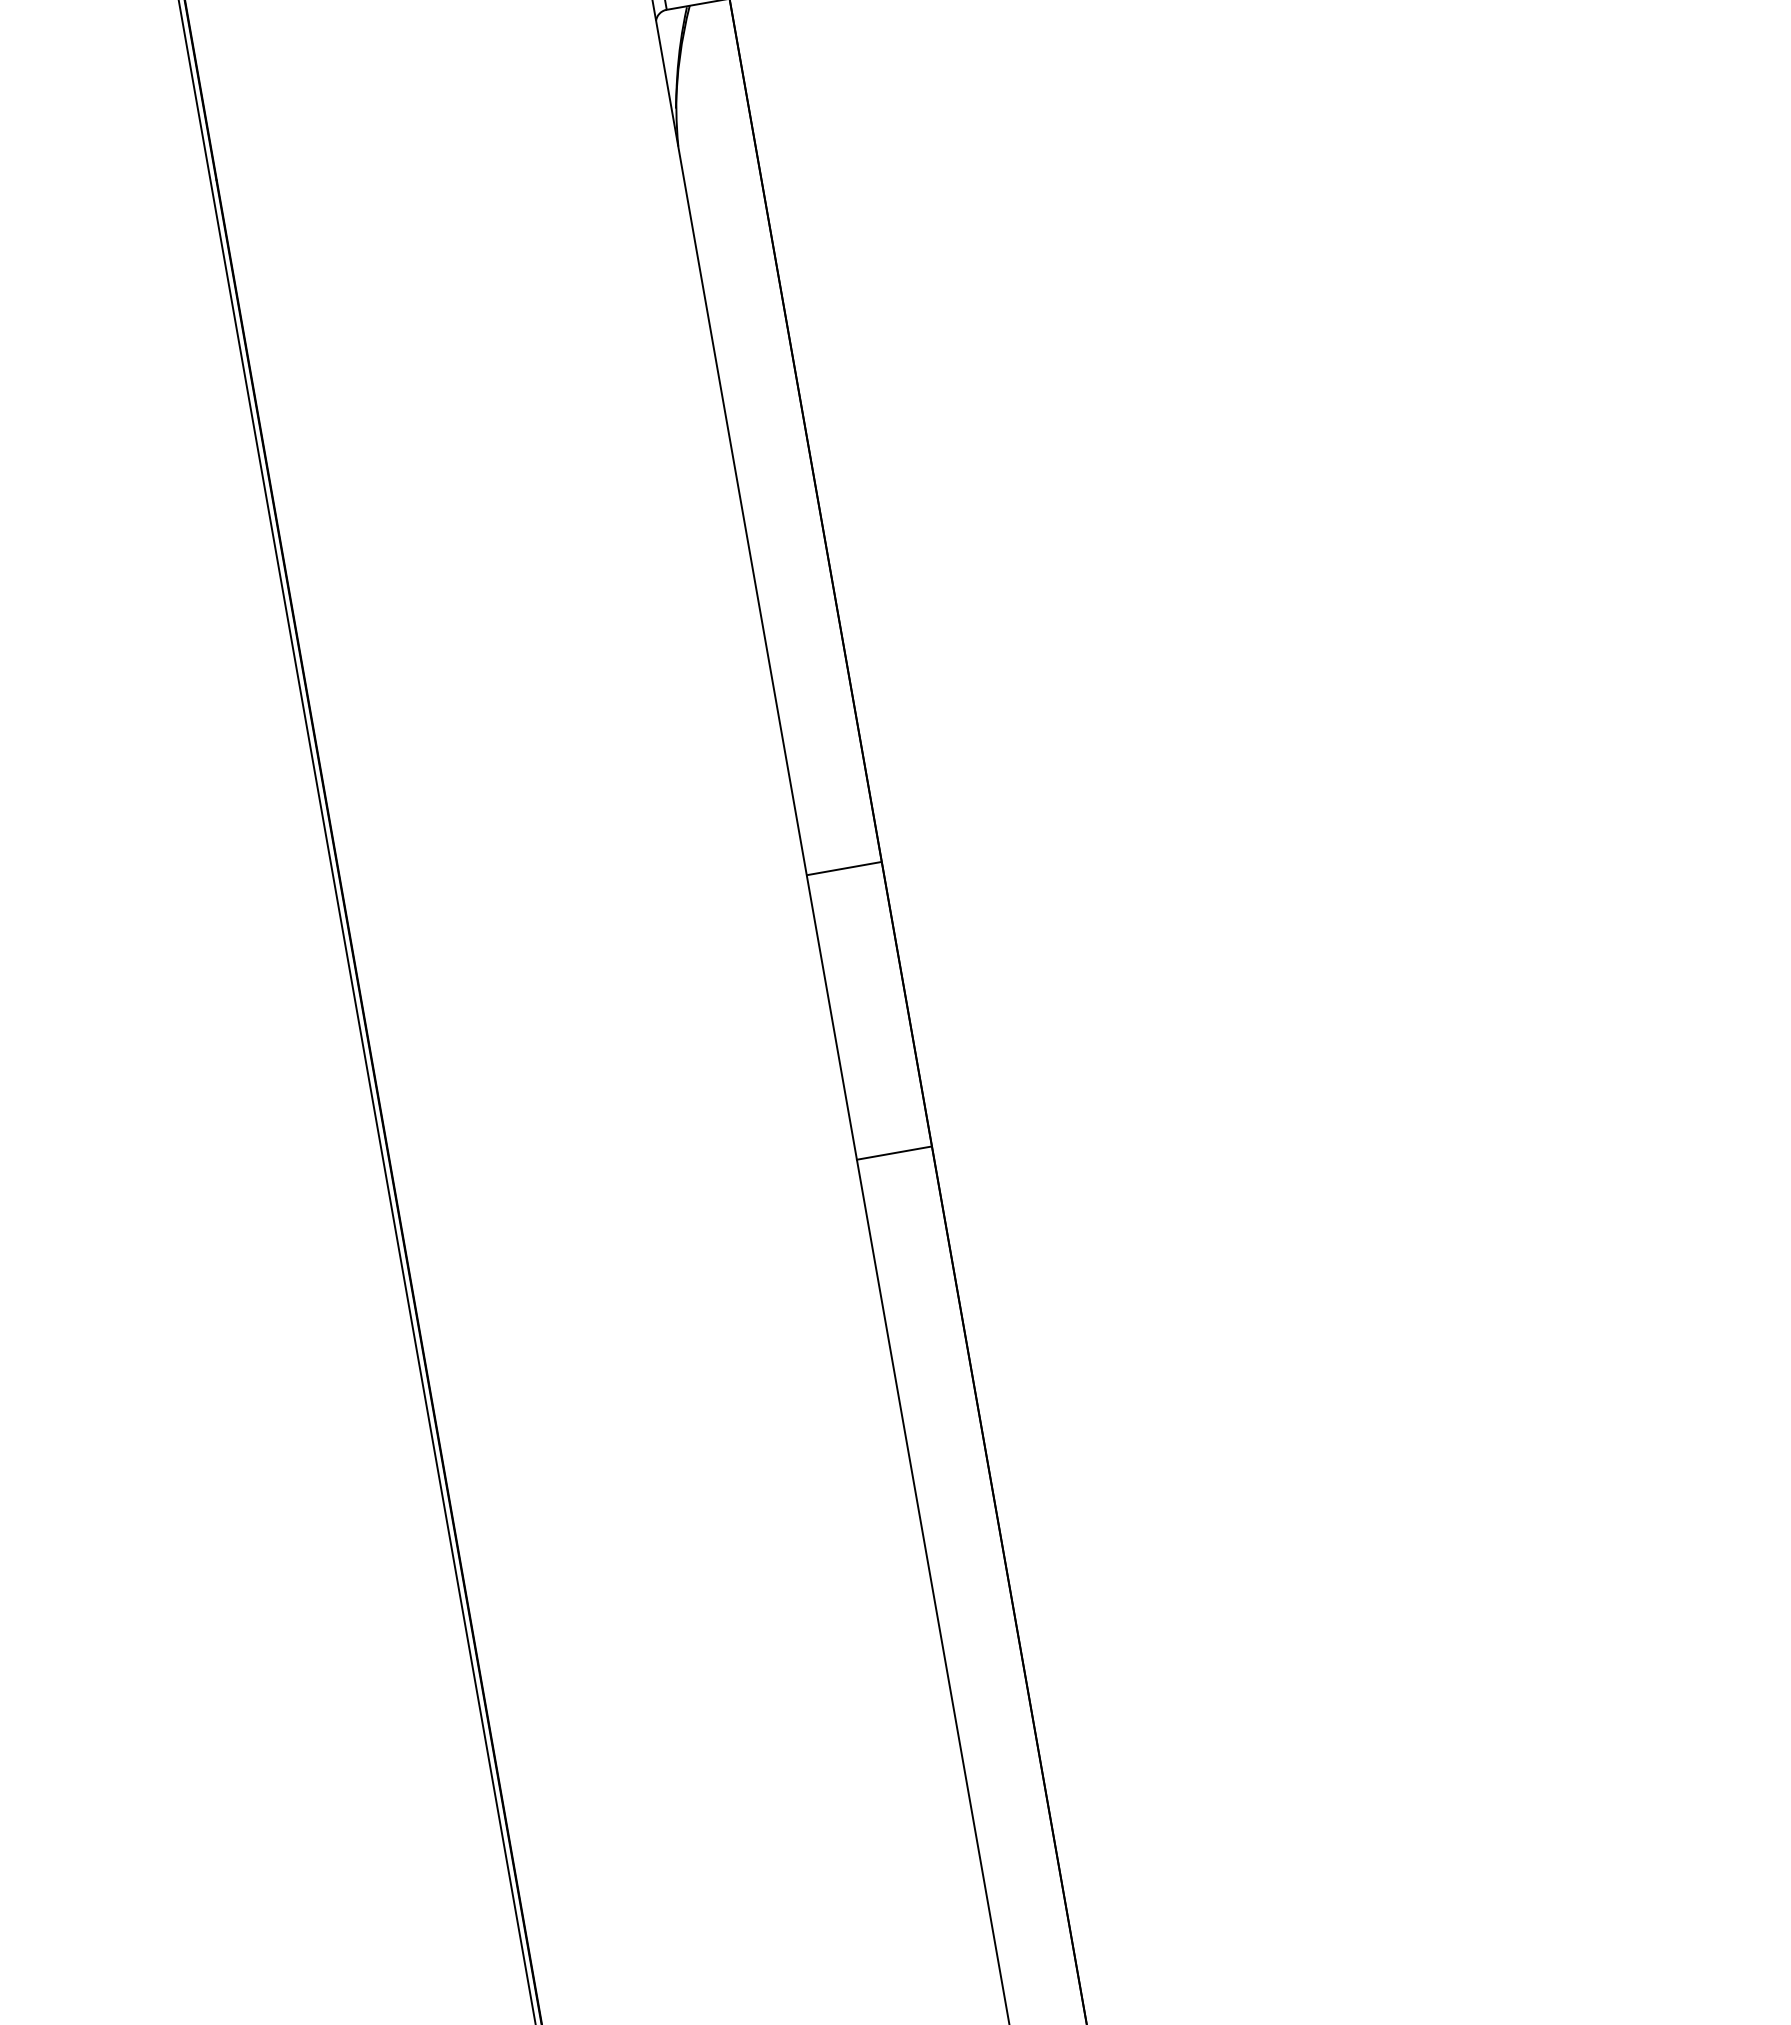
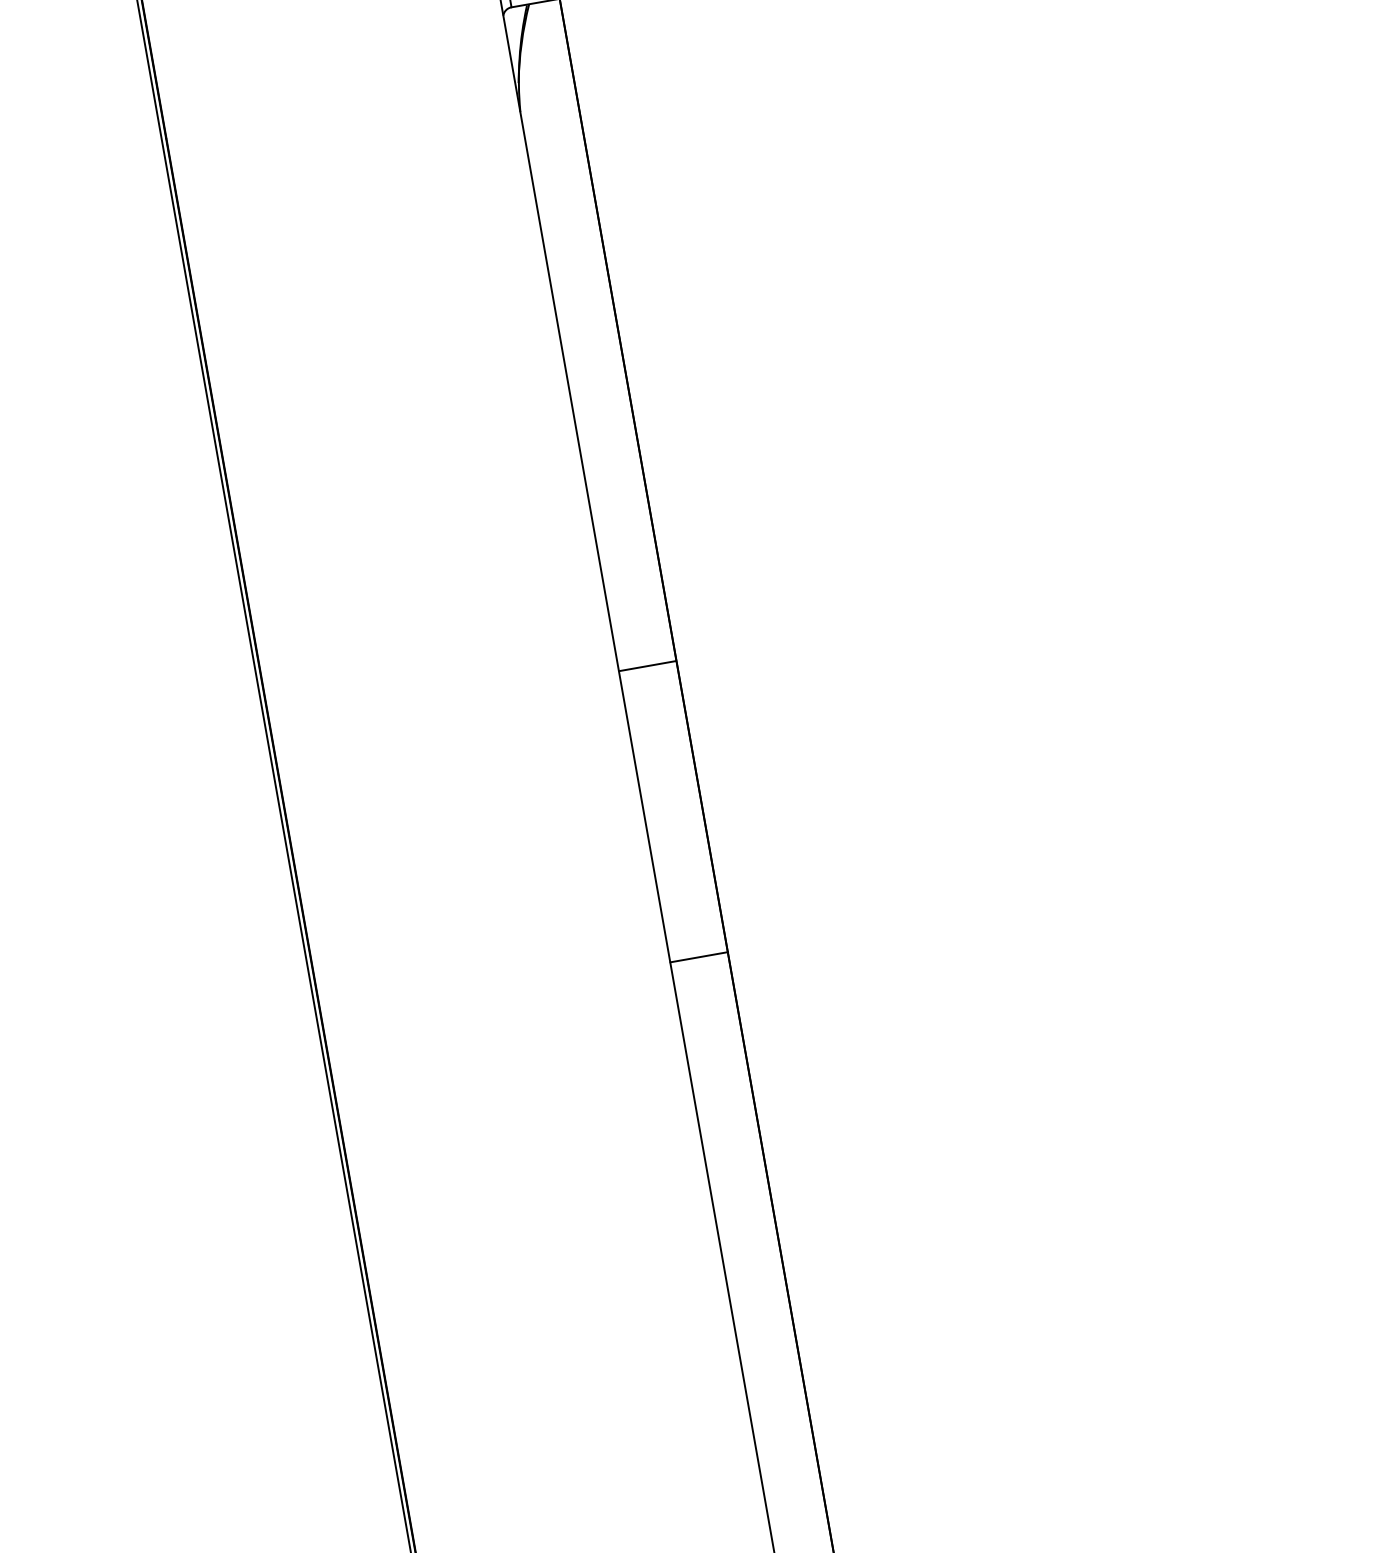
line: (893, 1152) -> (698, 956), moved

